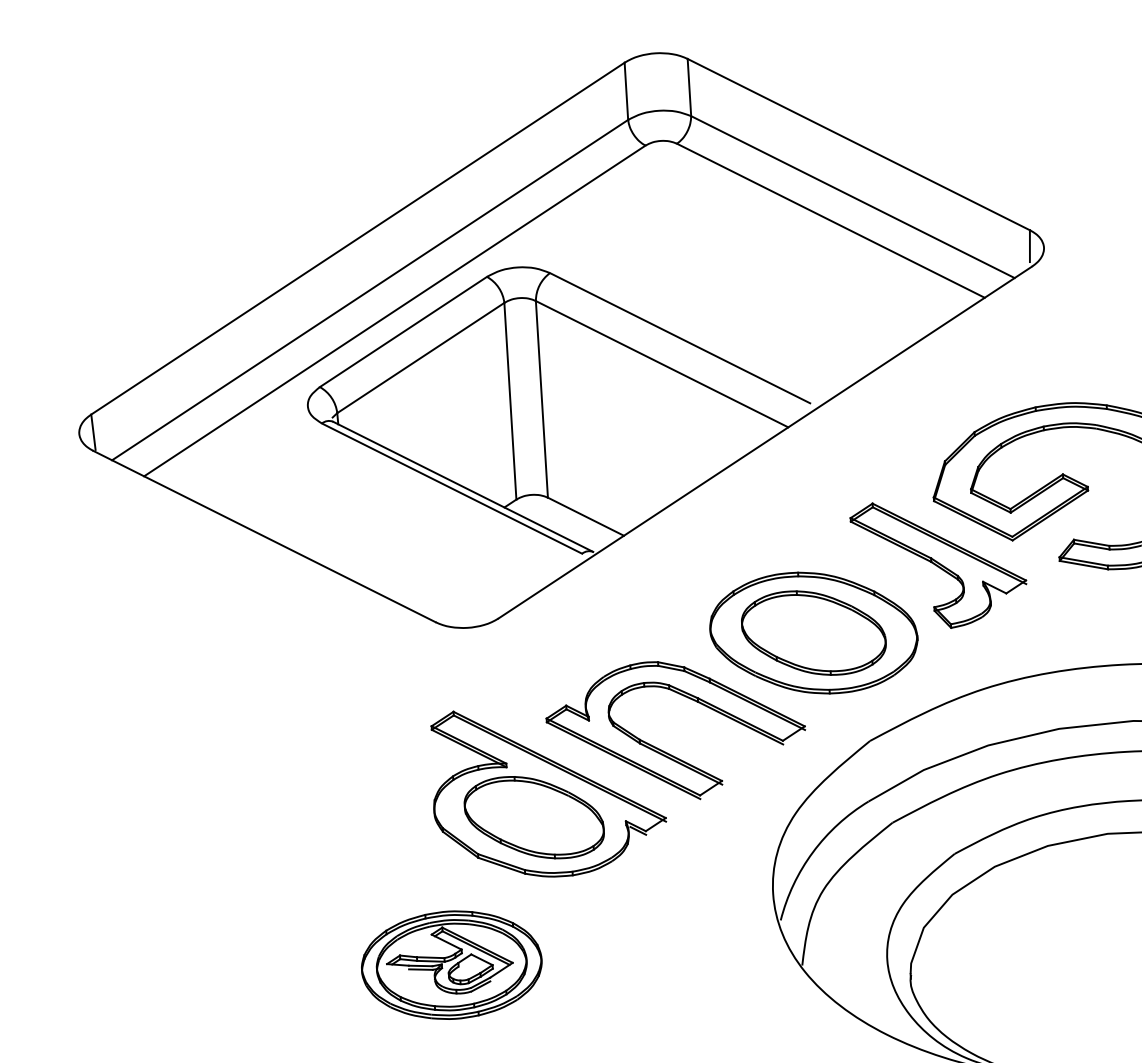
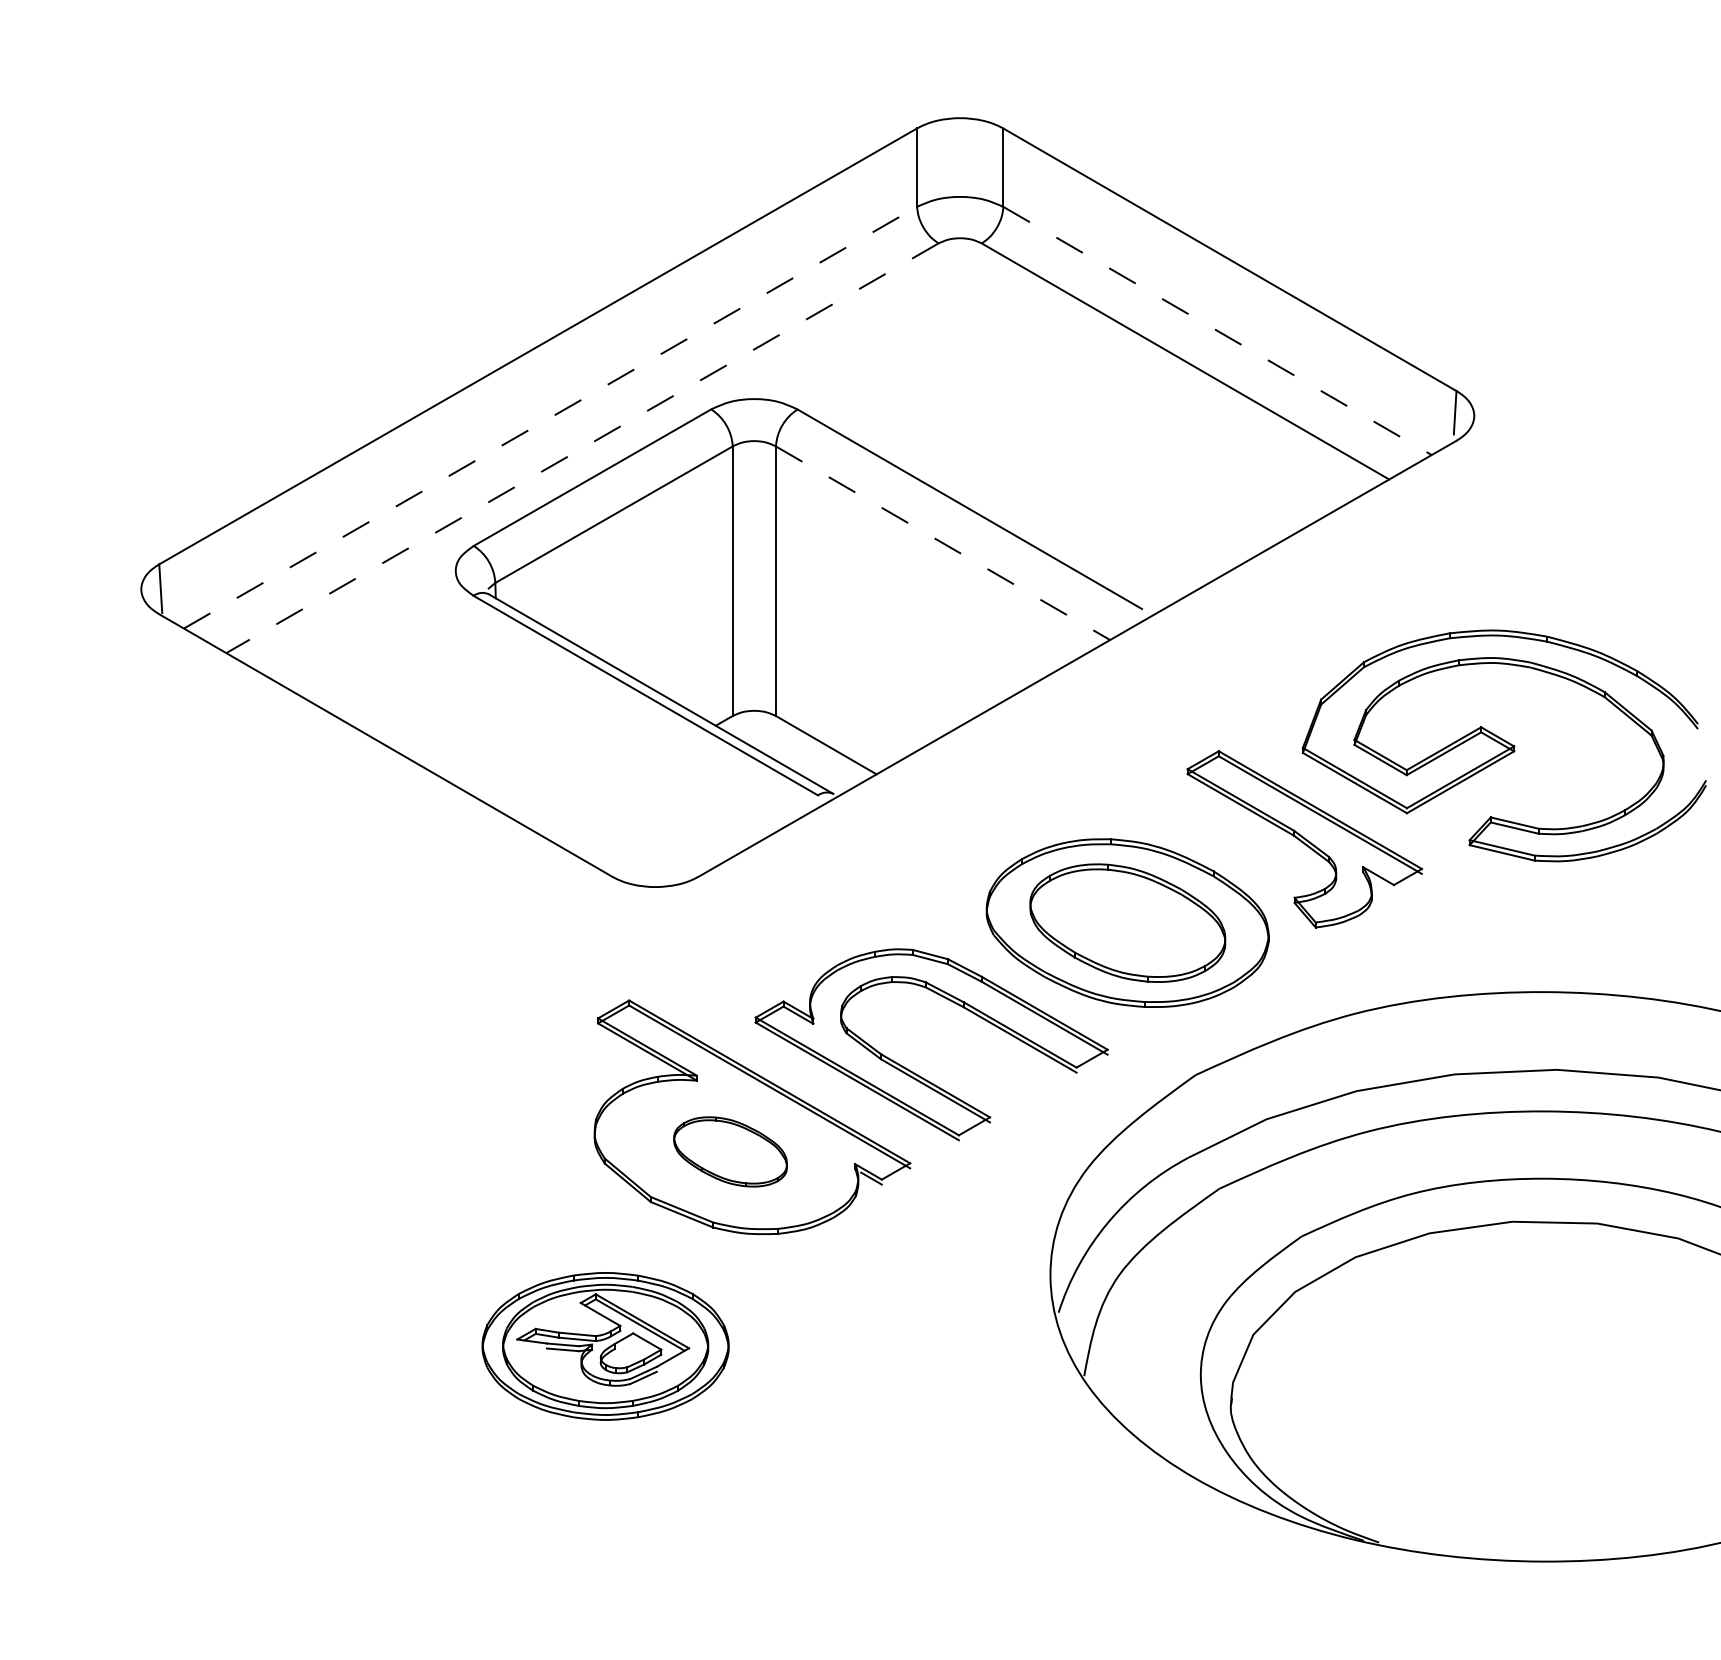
line: (853, 197) -> (1218, 331), solid -> dashed
line: (370, 289) -> (550, 417), solid -> dashed
line: (394, 311) -> (582, 448), solid -> dashed
line: (662, 364) -> (943, 543), solid -> dashed
part: (534, 817) -> (730, 1151), size x0.6

